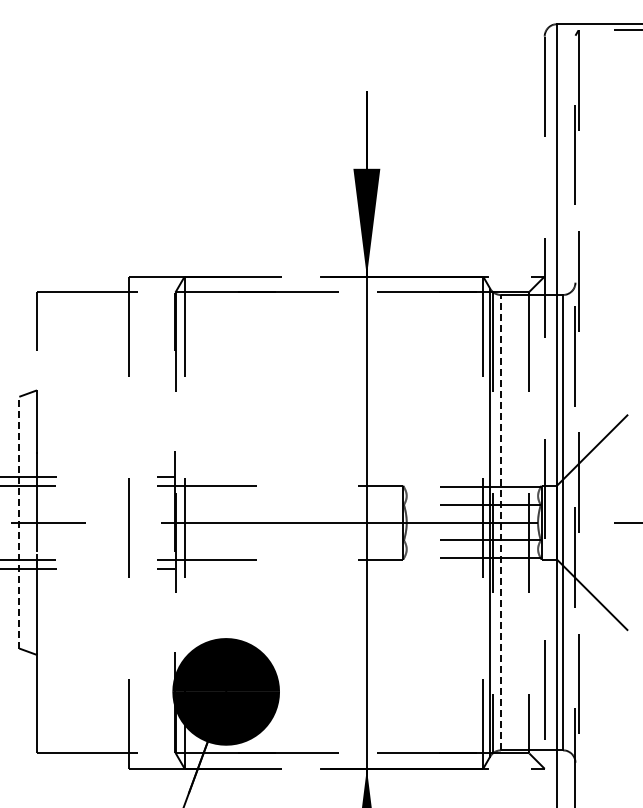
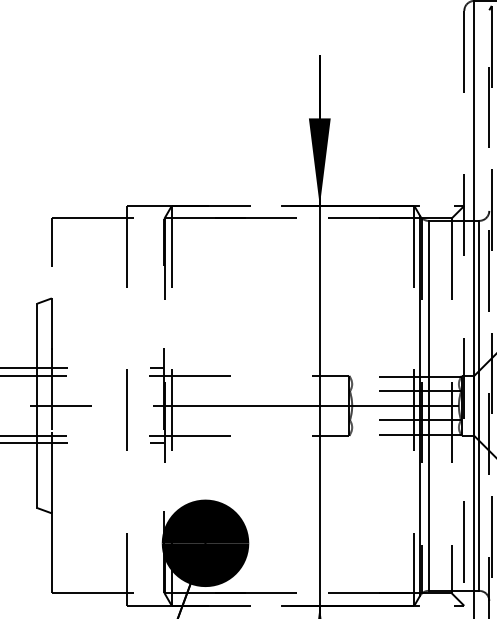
line: (19, 522) -> (37, 405), dashed -> solid
line: (500, 522) -> (428, 405), dashed -> solid

